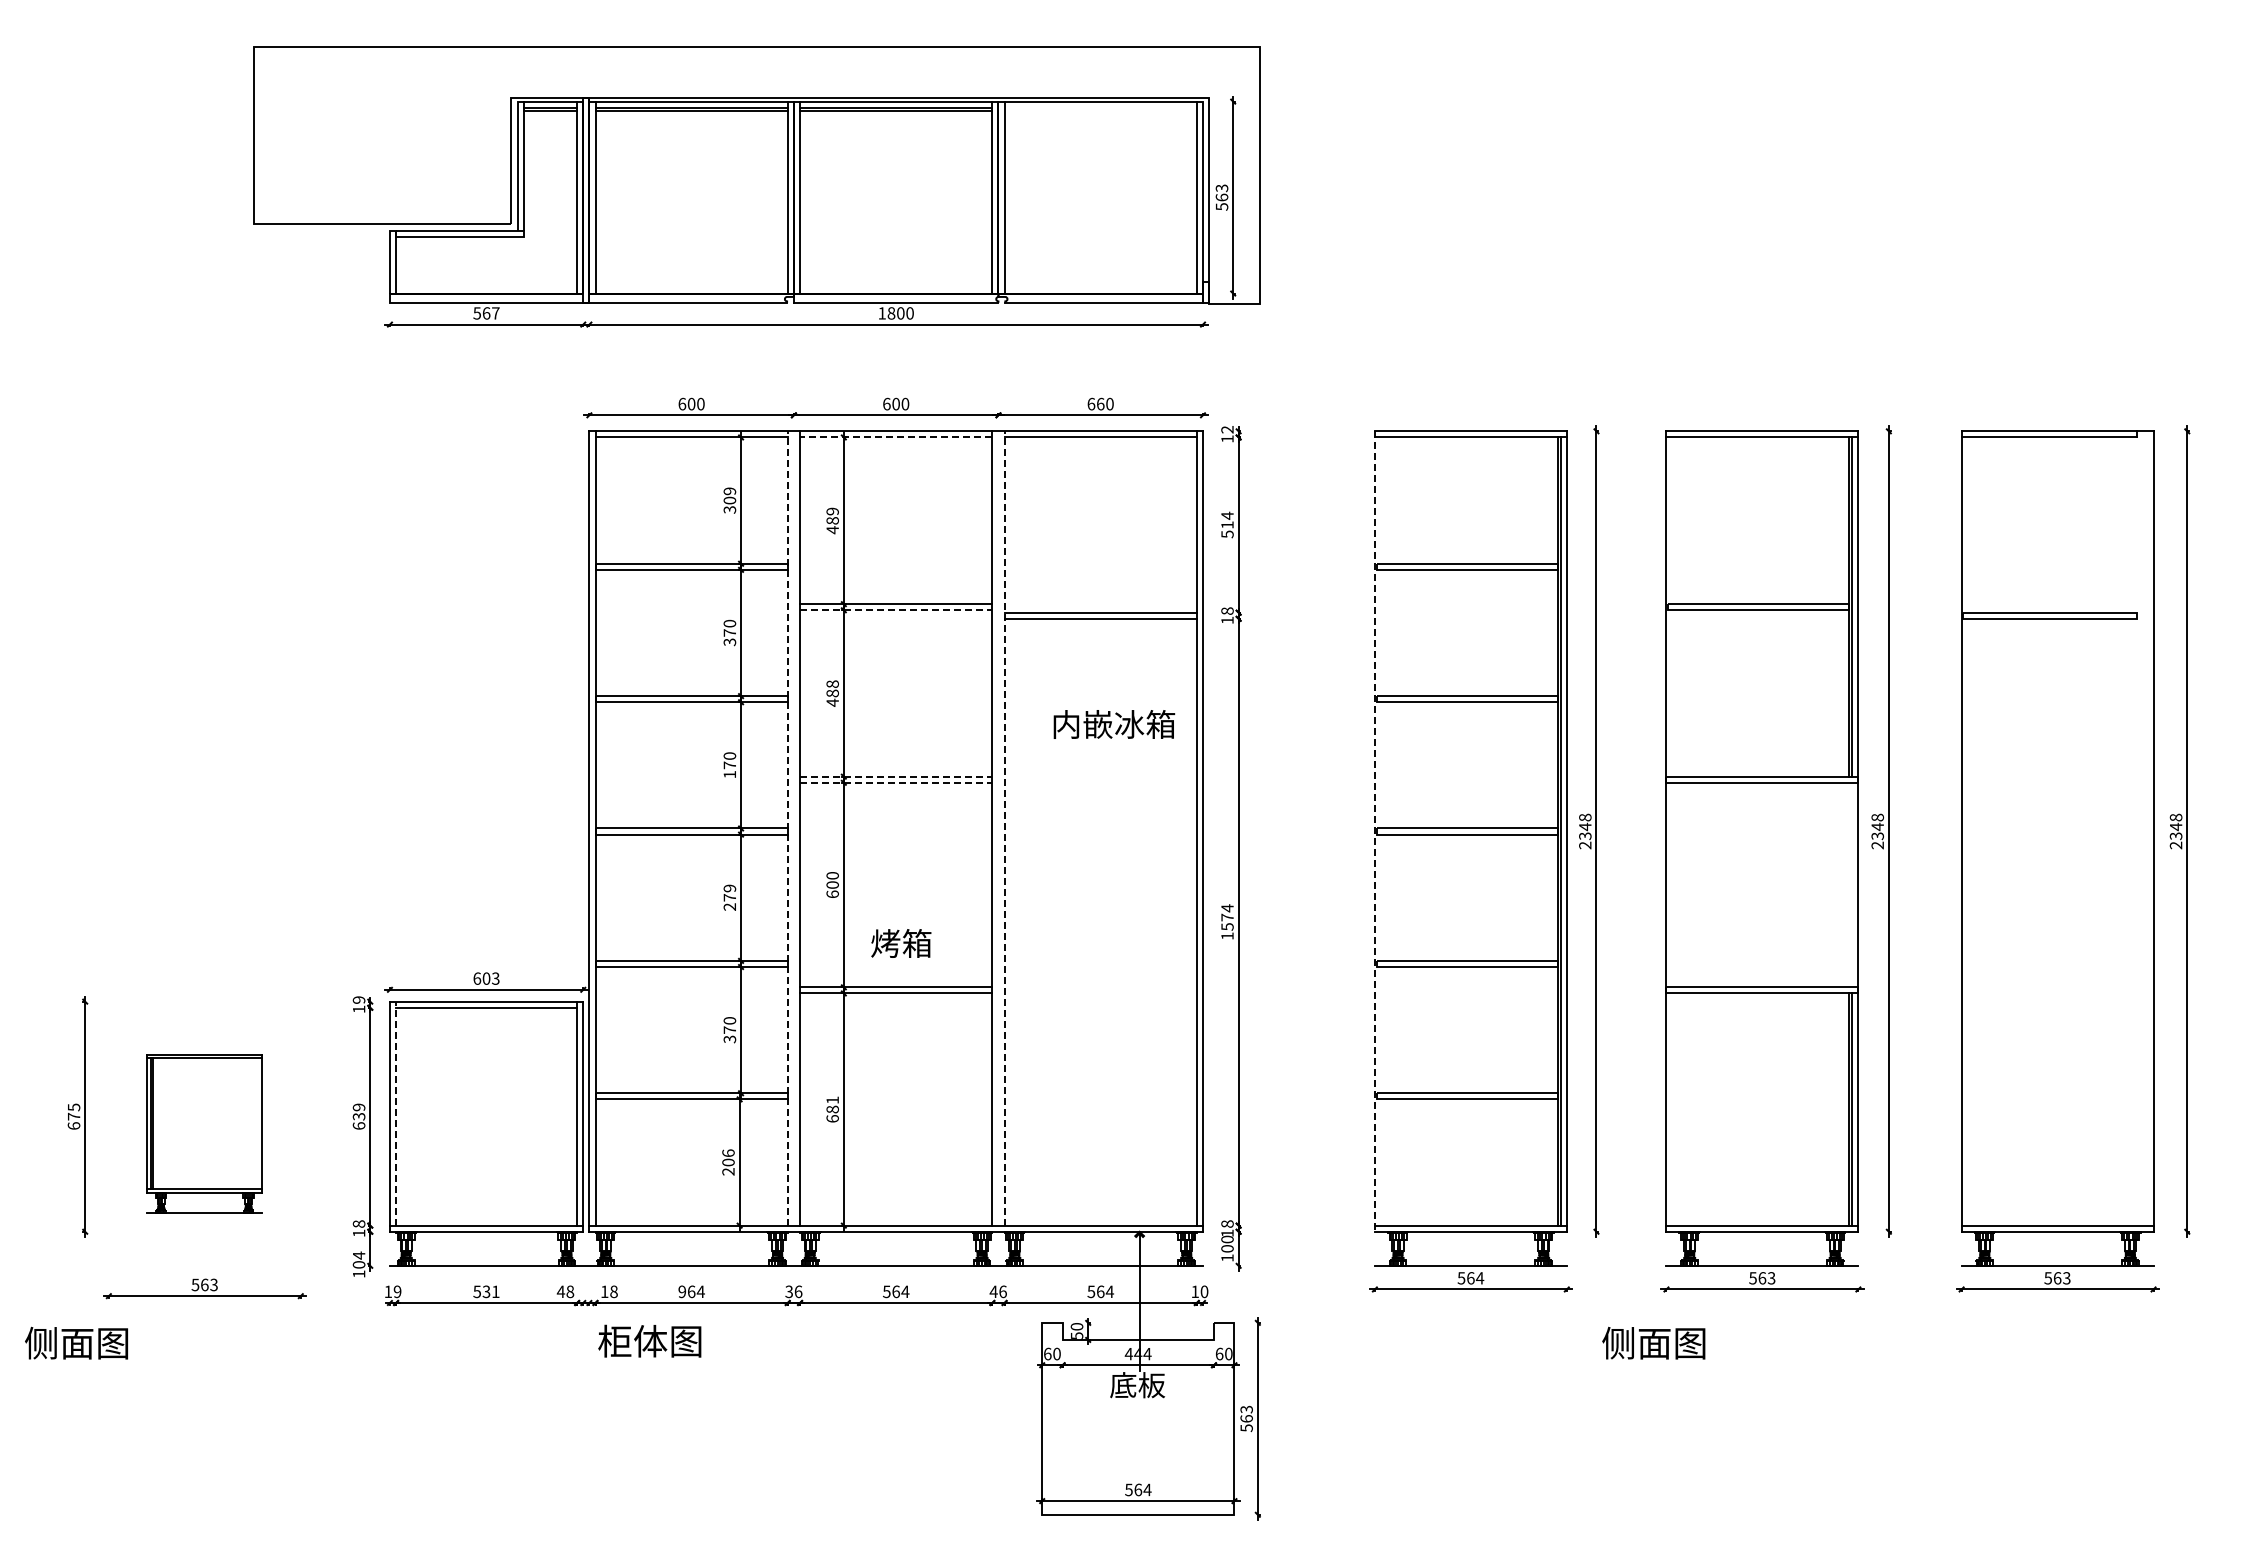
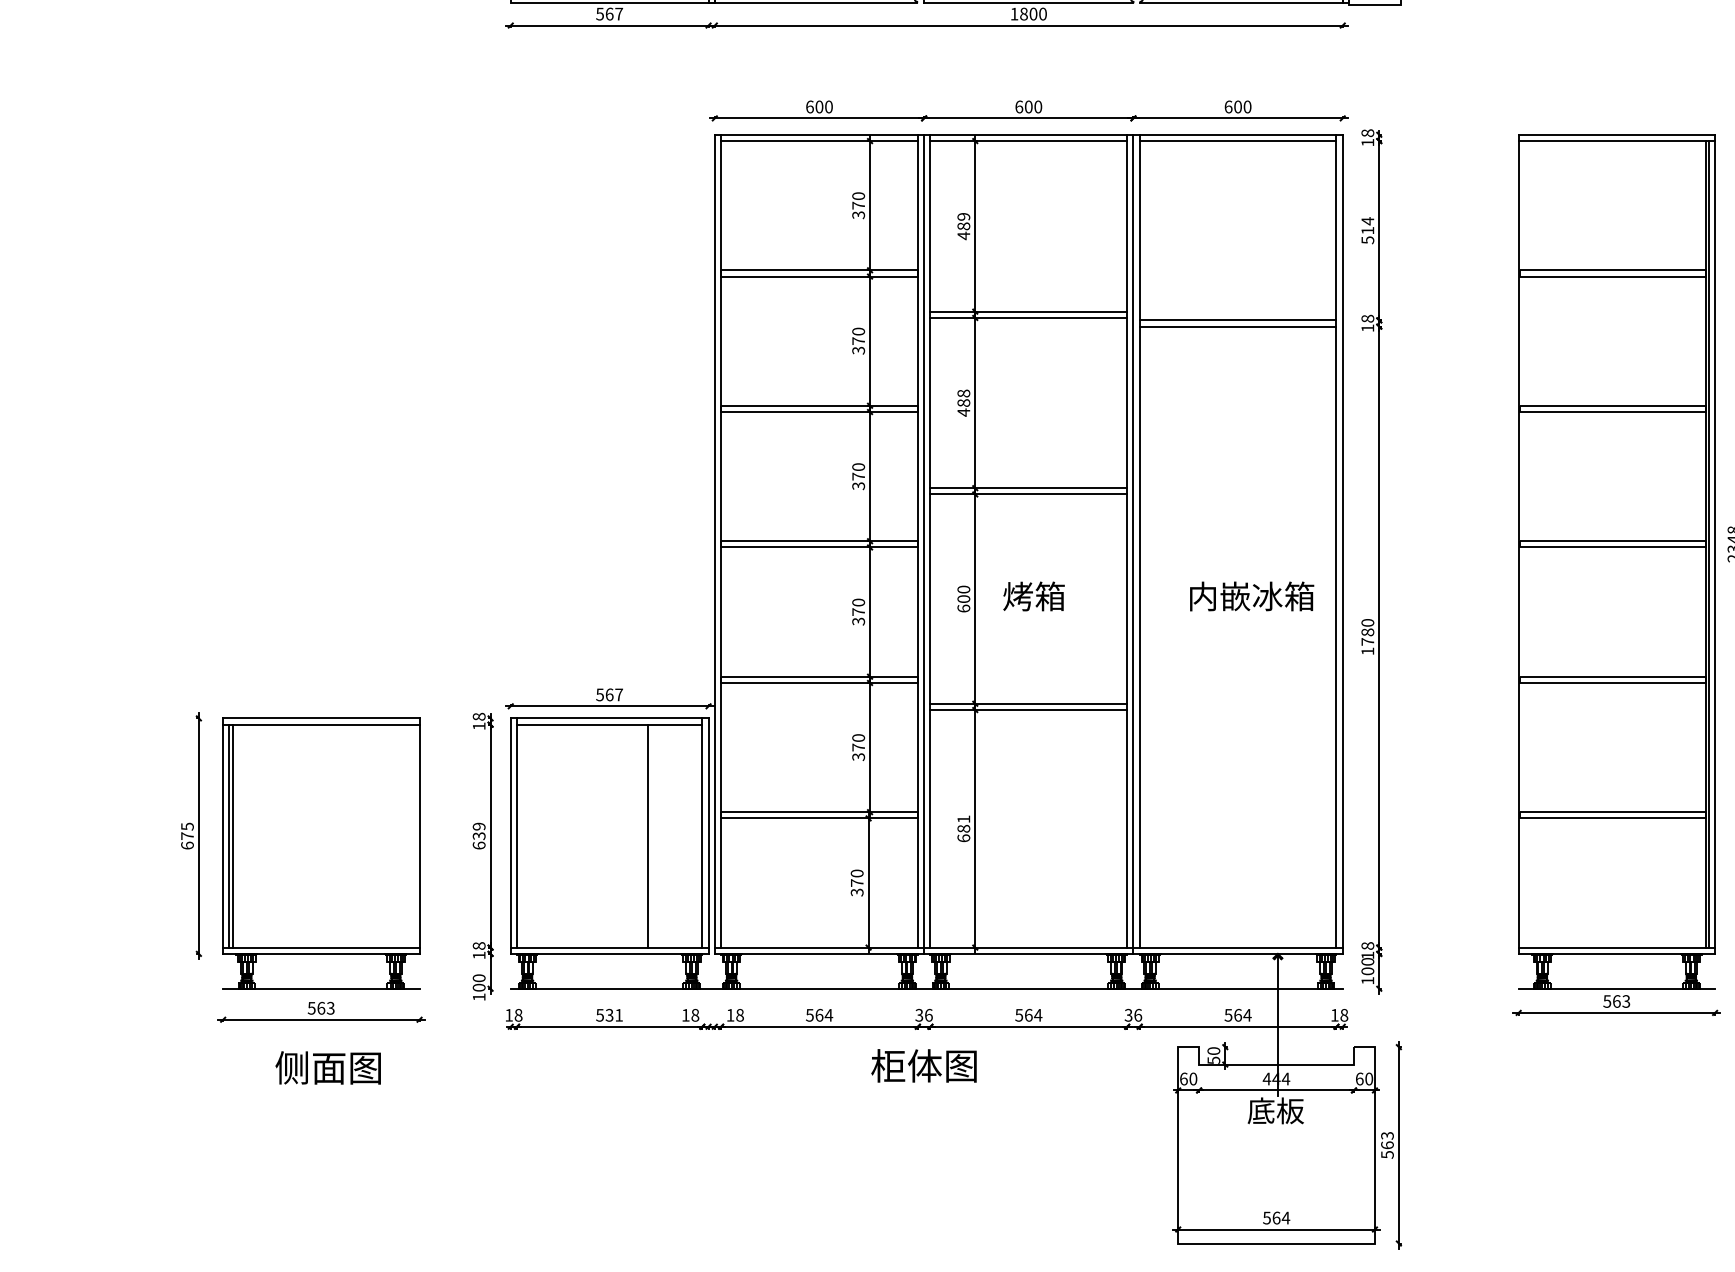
text: (1100, 403) -> (1237, 106), 660 -> 600
text: (1227, 429) -> (1367, 132), 12 -> 18
line: (895, 437) -> (1028, 141), dashed -> solid
text: (729, 495) -> (858, 200), 309 -> 370
line: (896, 610) -> (1029, 318), dashed -> solid
text: (1114, 724) -> (1252, 596), moved
text: (729, 774) -> (858, 485), 170 -> 370
line: (896, 776) -> (1029, 488), dashed -> solid
line: (896, 782) -> (1029, 494), dashed -> solid
line: (787, 827) -> (917, 540), dashed -> solid
line: (1004, 827) -> (1139, 540), dashed -> solid
line: (793, 831) -> (923, 544), added
line: (998, 831) -> (1133, 544), added
line: (1374, 832) -> (1518, 545), dashed -> solid
text: (729, 897) -> (858, 611), 279 -> 370
text: (1227, 917) -> (1367, 632), 1574 -> 1780
text: (901, 943) -> (1034, 596), moved
text: (486, 978) -> (609, 694), 603 -> 567
text: (359, 999) -> (479, 716), 19 -> 18
line: (396, 1113) -> (517, 832), dashed -> solid
line: (523, 1116) -> (647, 835), added
part: (204, 1133) -> (320, 853), size x1.67
text: (728, 1162) -> (857, 883), 206 -> 370
text: (358, 1255) -> (478, 978), 104 -> 100
text: (1479, 1278) -> (1625, 1001), 564 -> 563
text: (397, 1291) -> (518, 1015), 19 -> 18
text: (560, 1291) -> (685, 1015), 48 -> 18
text: (681, 1291) -> (809, 1015), 964 -> 564
text: (993, 1291) -> (1128, 1015), 46 -> 36
text: (1204, 1291) -> (1344, 1015), 10 -> 18
text: (649, 1340) -> (923, 1065), moved
text: (76, 1342) -> (328, 1067), moved

